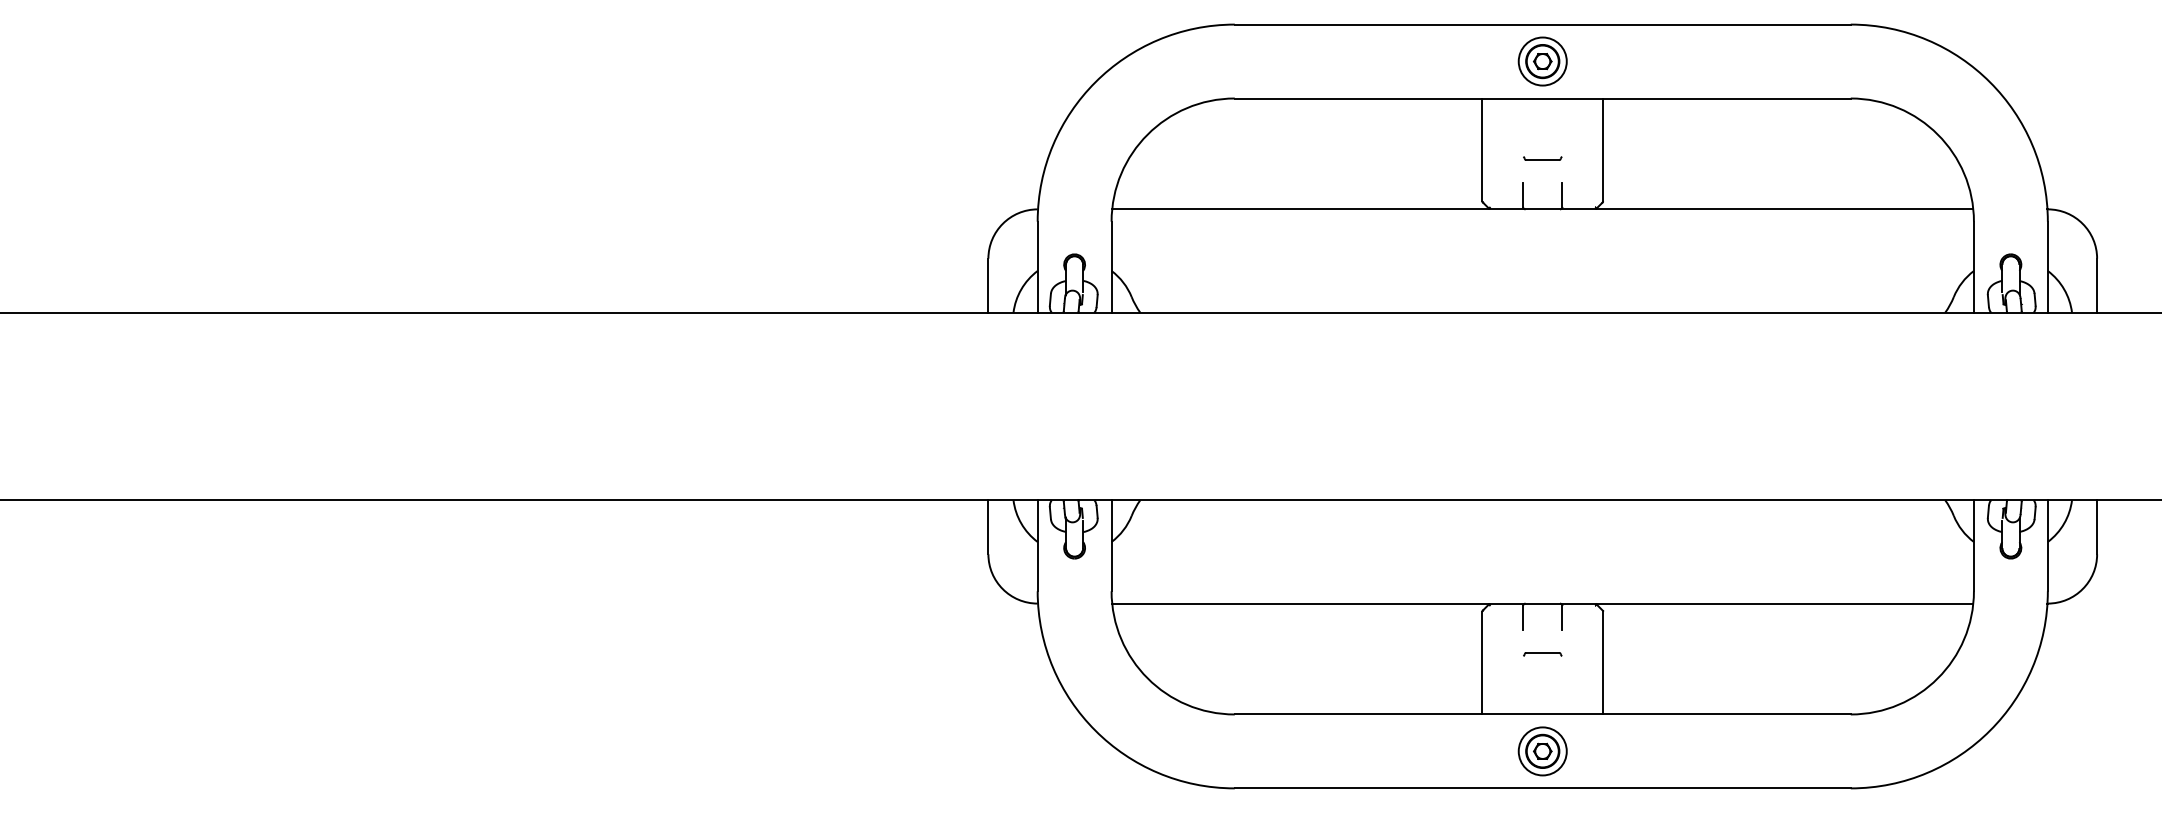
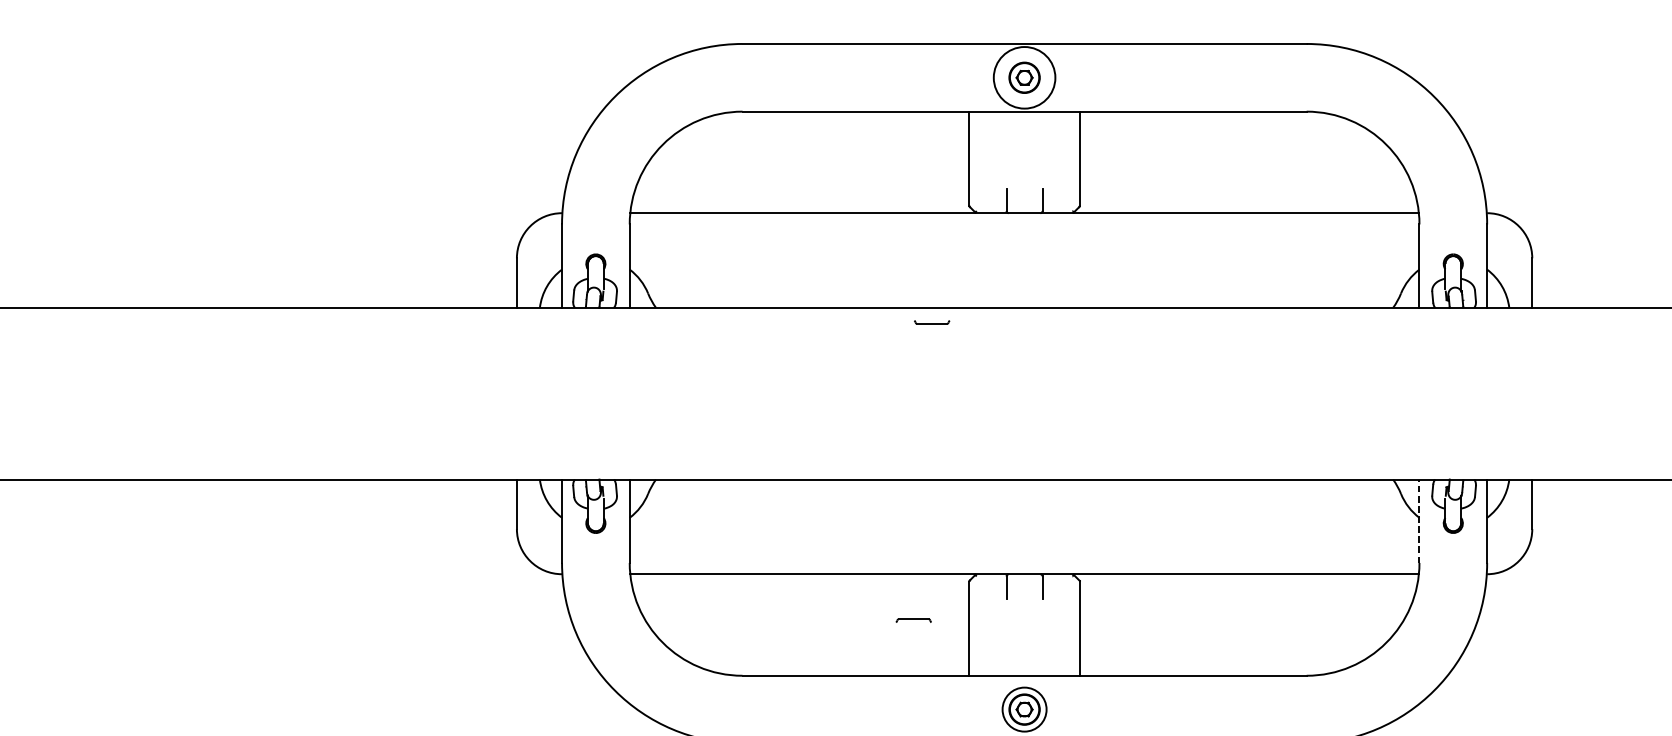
circle: (1542, 61) -> (1024, 77), size x1.4
part: (1542, 158) -> (931, 322), moved
line: (1973, 545) -> (1419, 521), solid -> dashed
part: (1542, 654) -> (913, 620), moved

